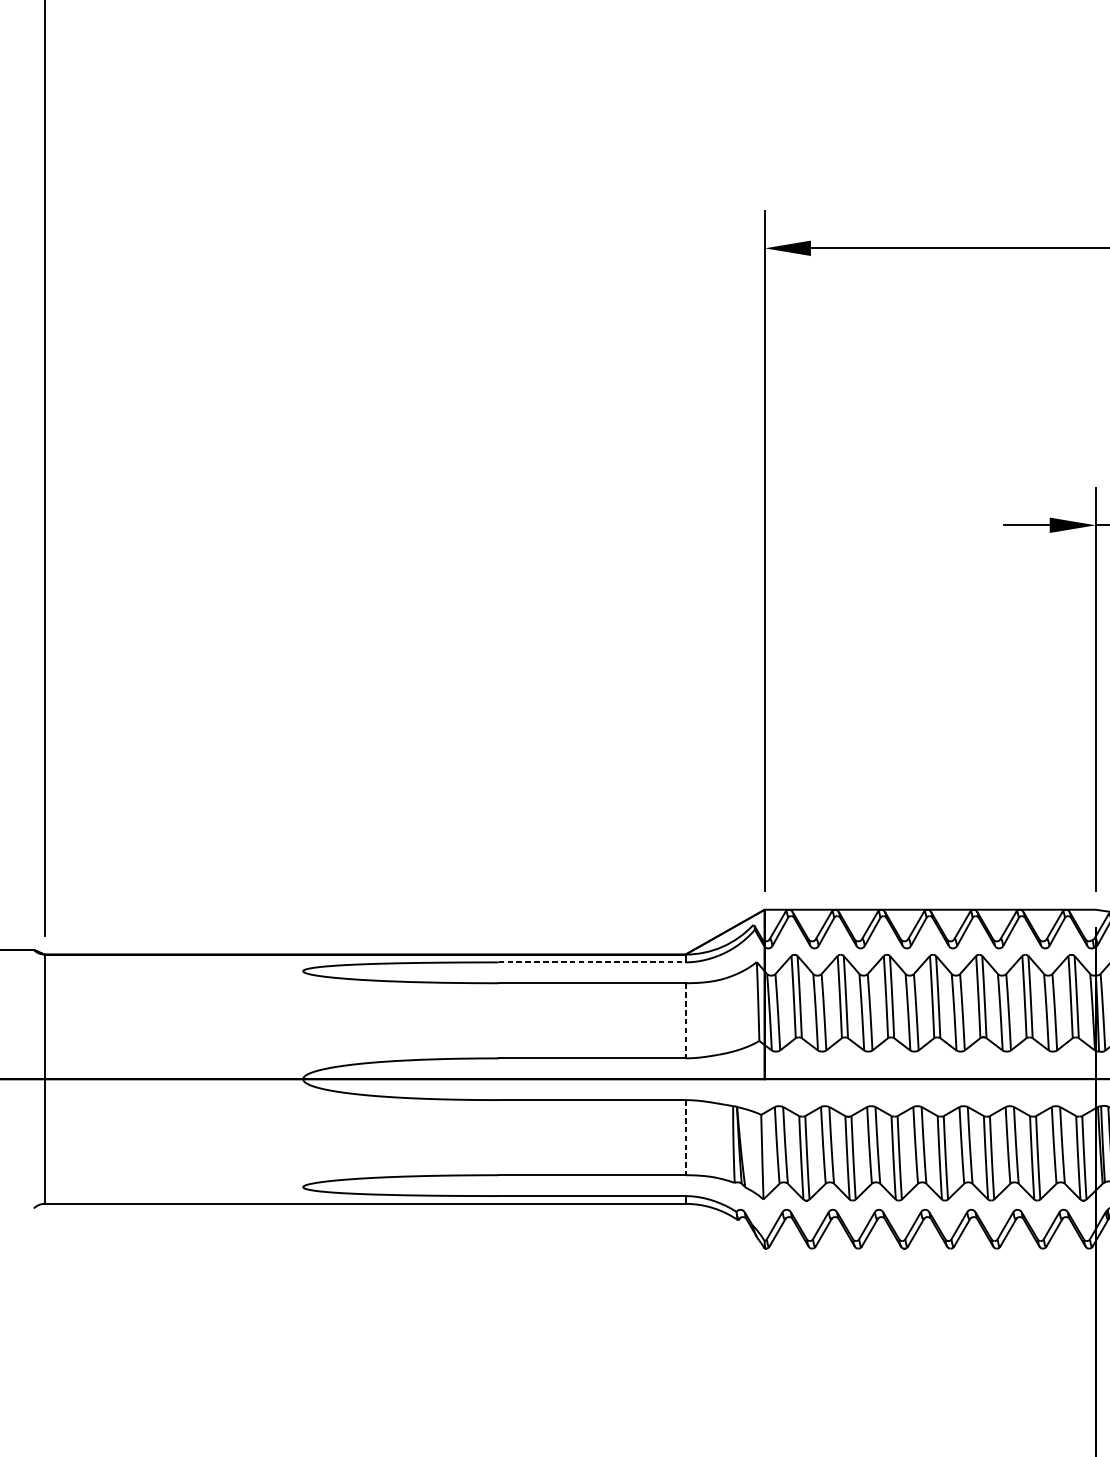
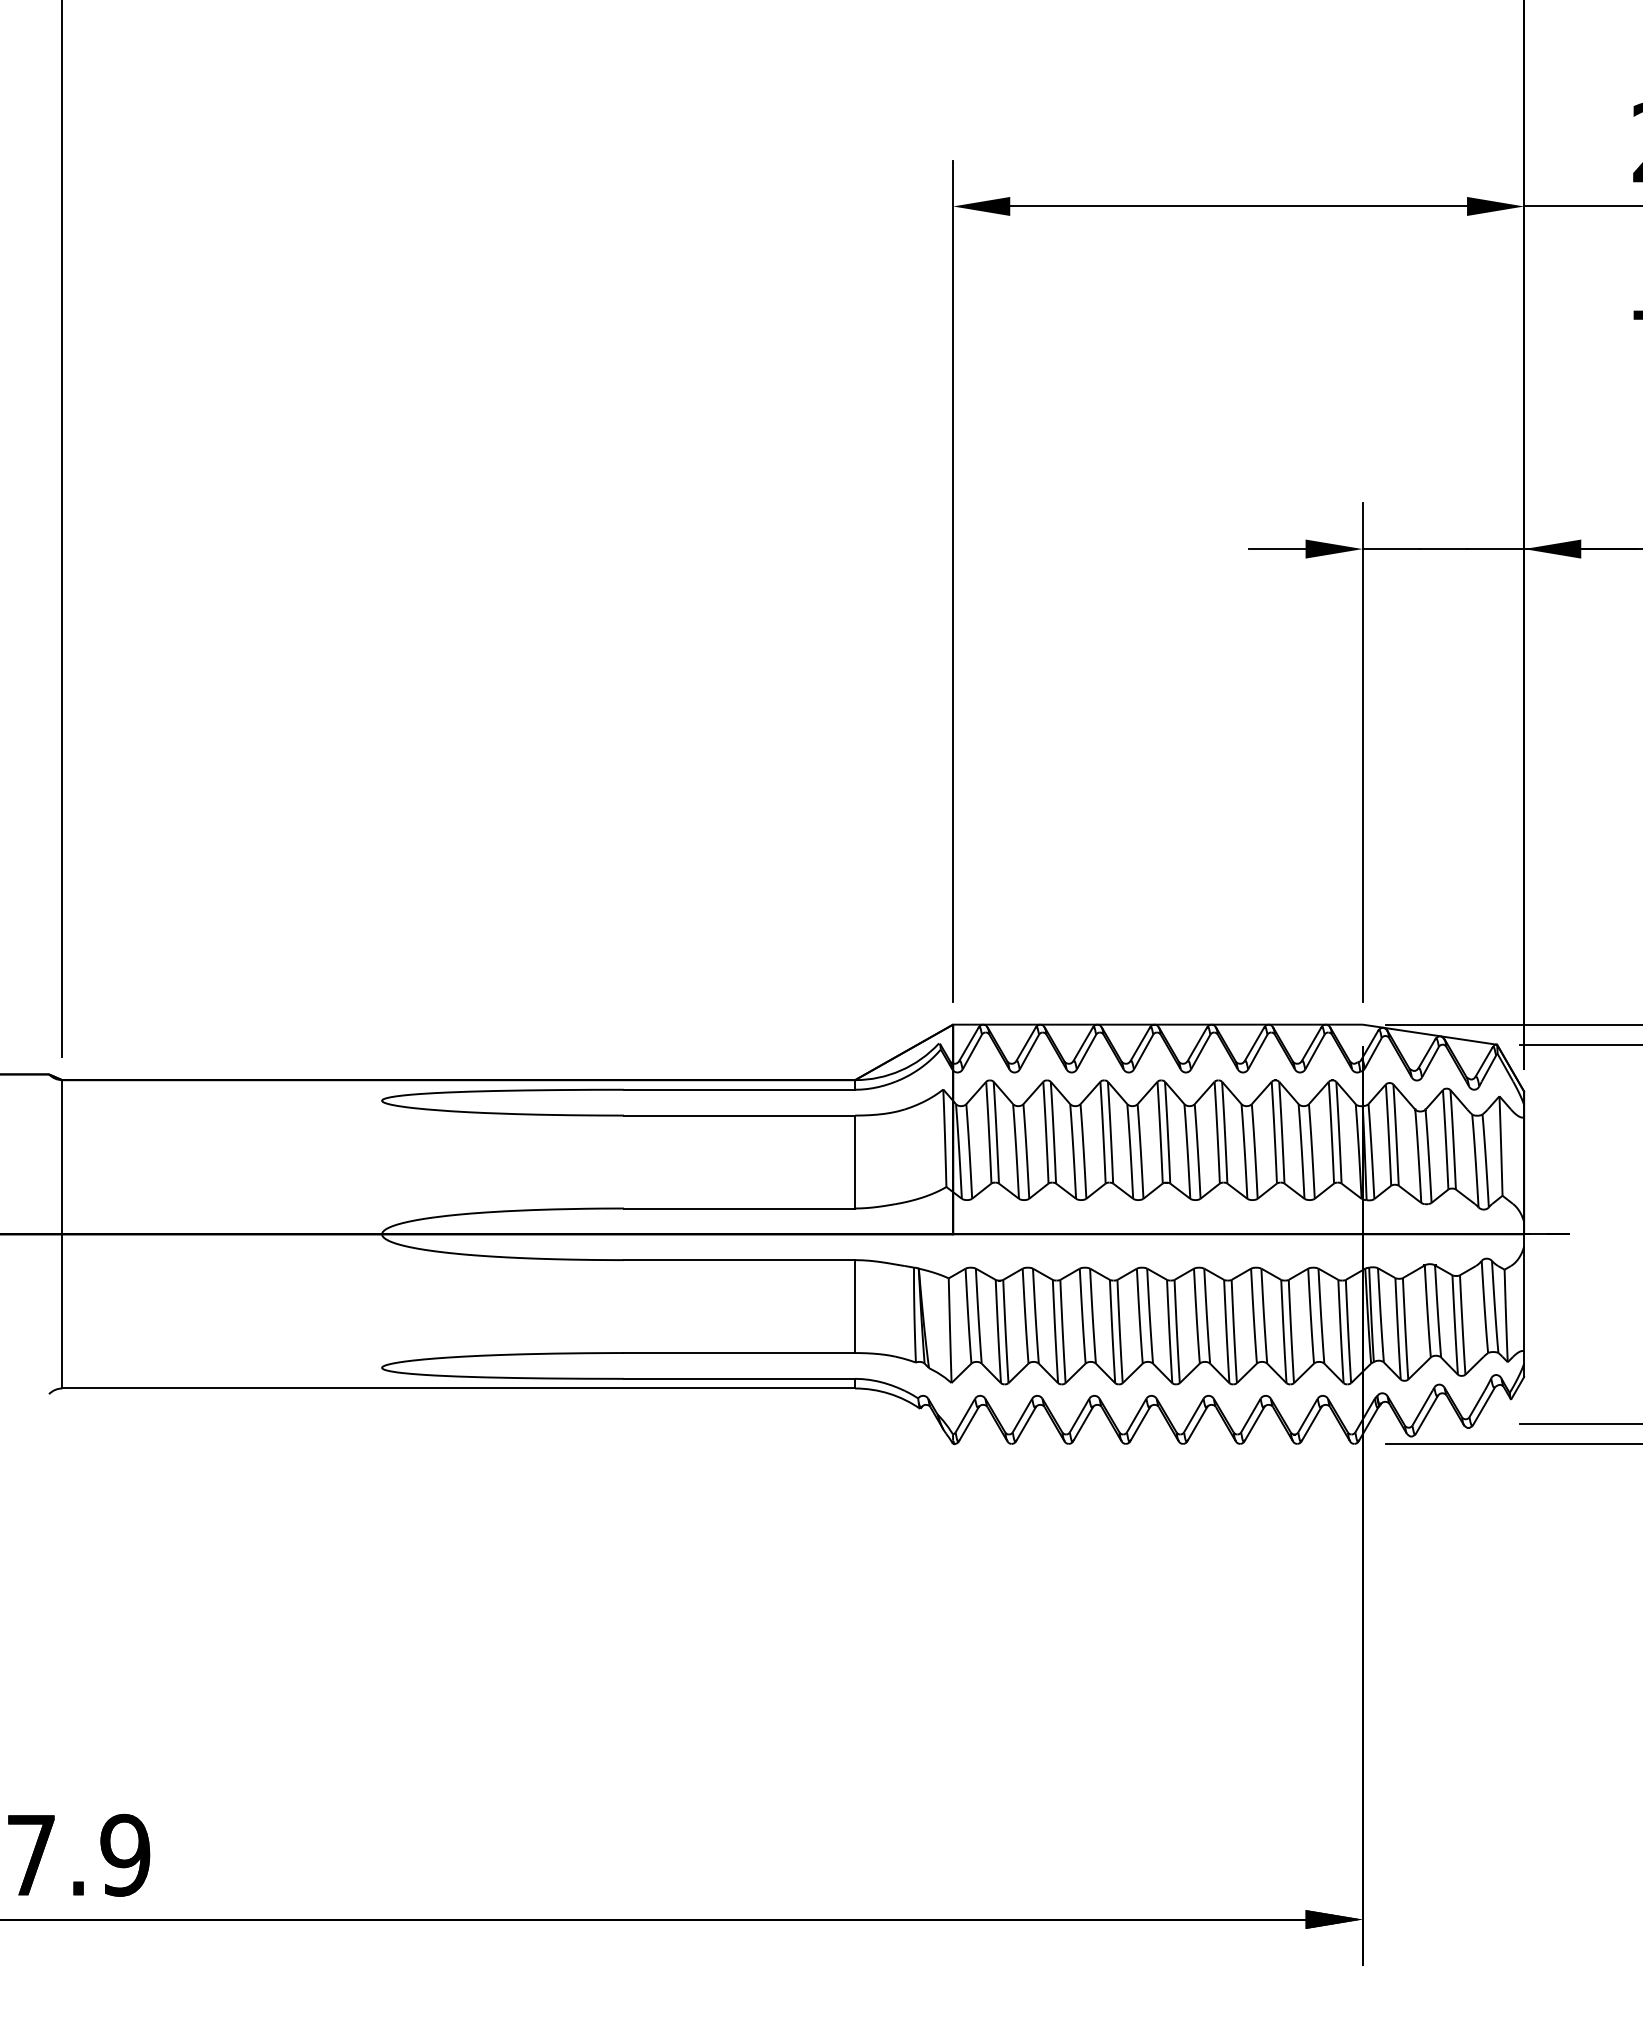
line: (592, 962) -> (739, 1089), dashed -> solid
line: (685, 1021) -> (855, 1162), dashed -> solid
line: (685, 1138) -> (855, 1307), dashed -> solid

